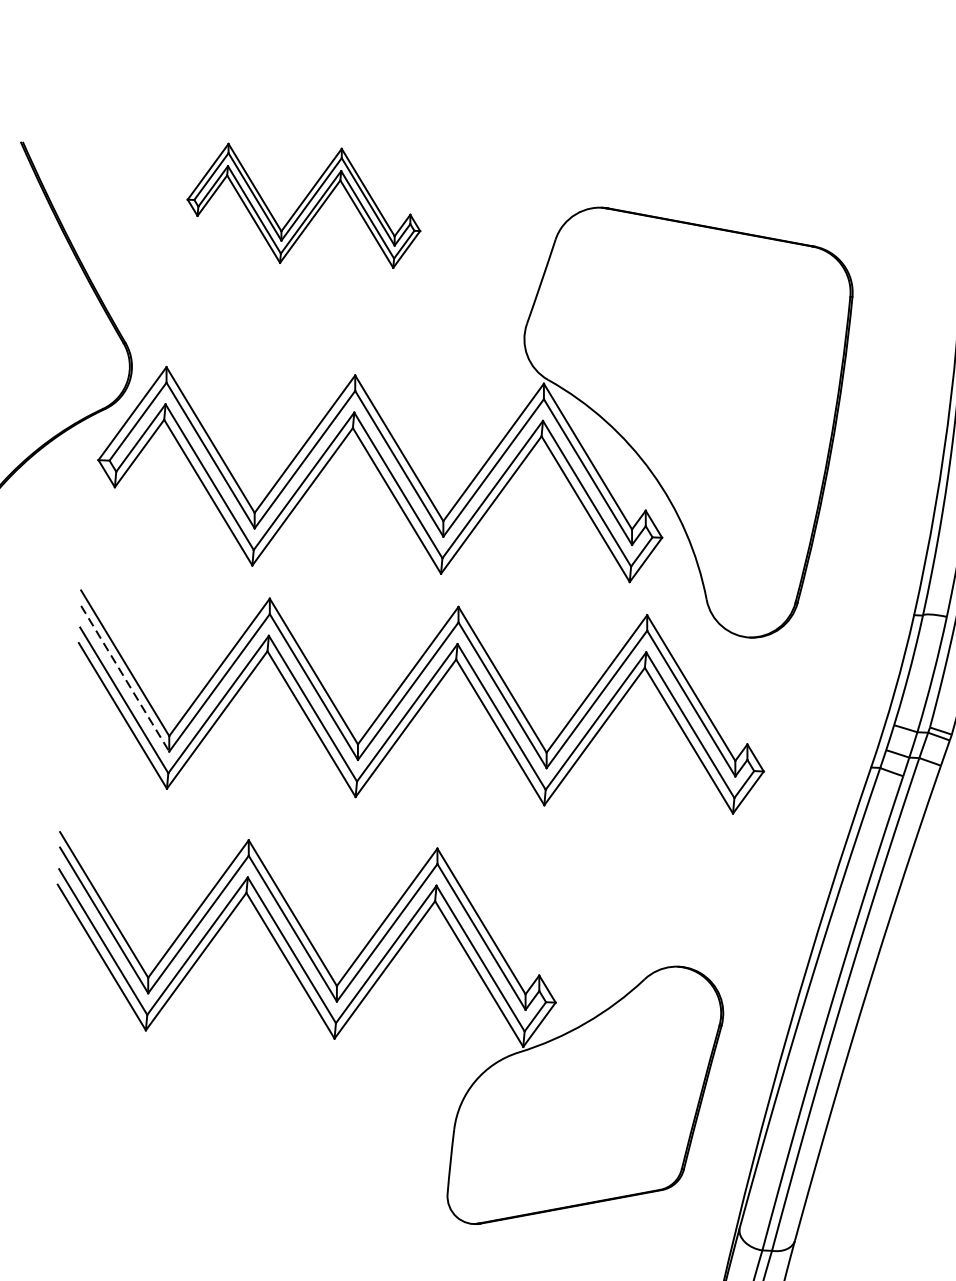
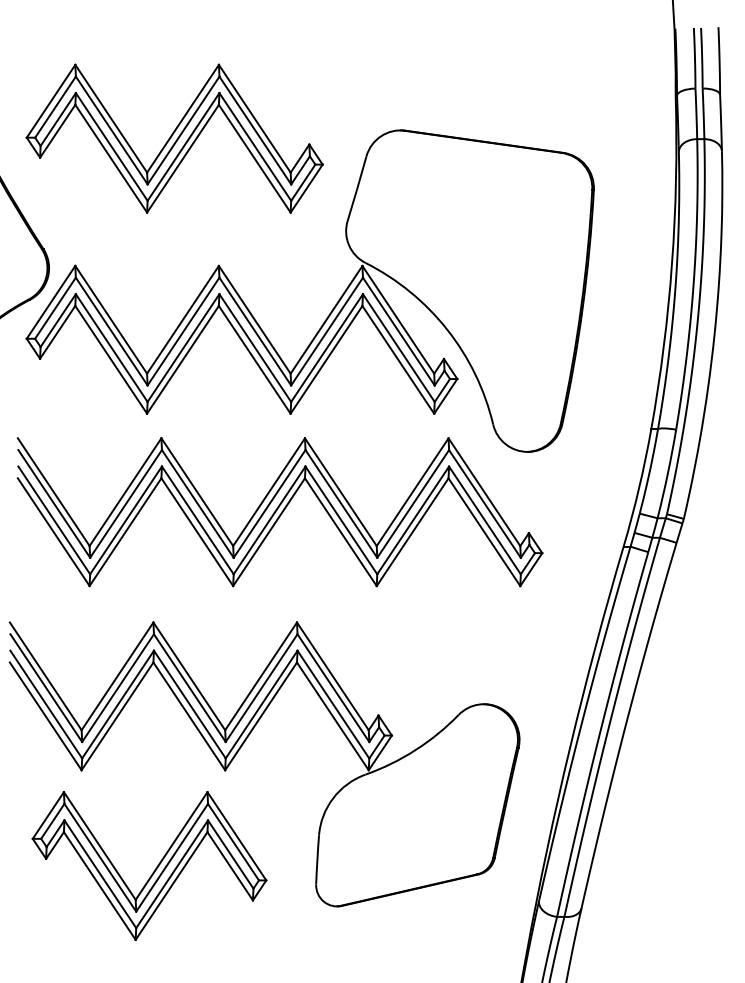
part: (304, 205) -> (174, 138), size x1.67
line: (125, 678) -> (54, 503), dashed -> solid
part: (235, 1165) -> (154, 869), added

